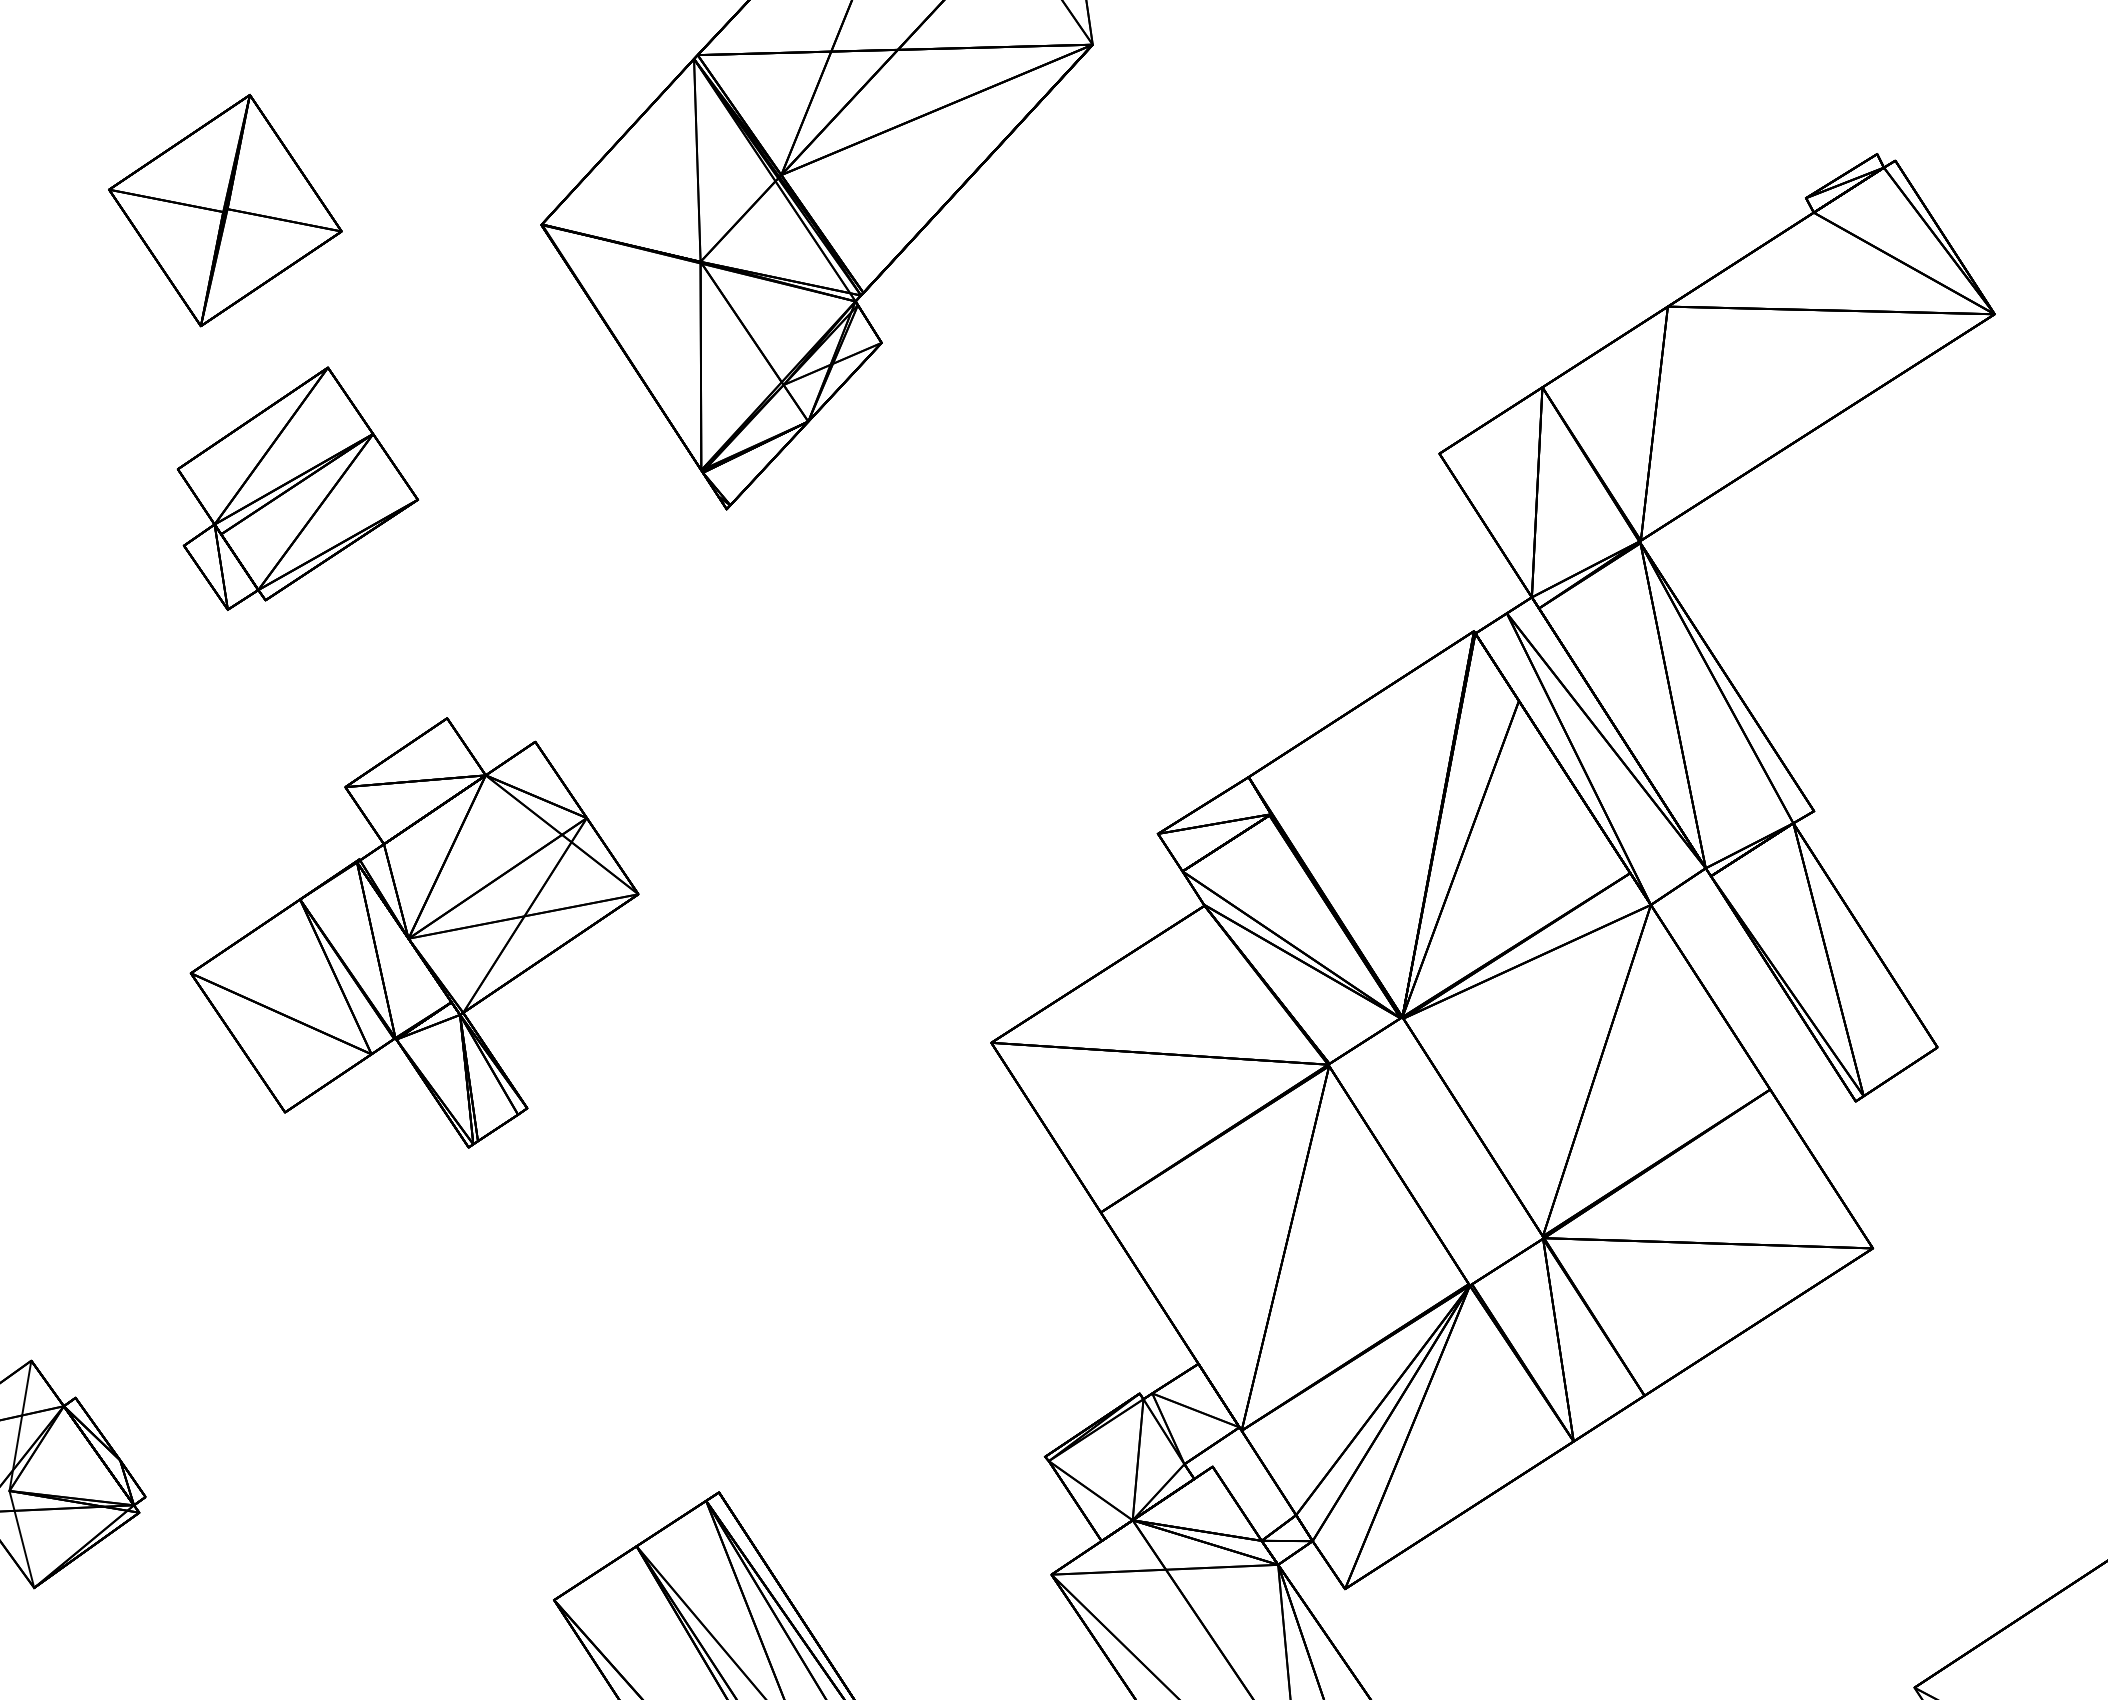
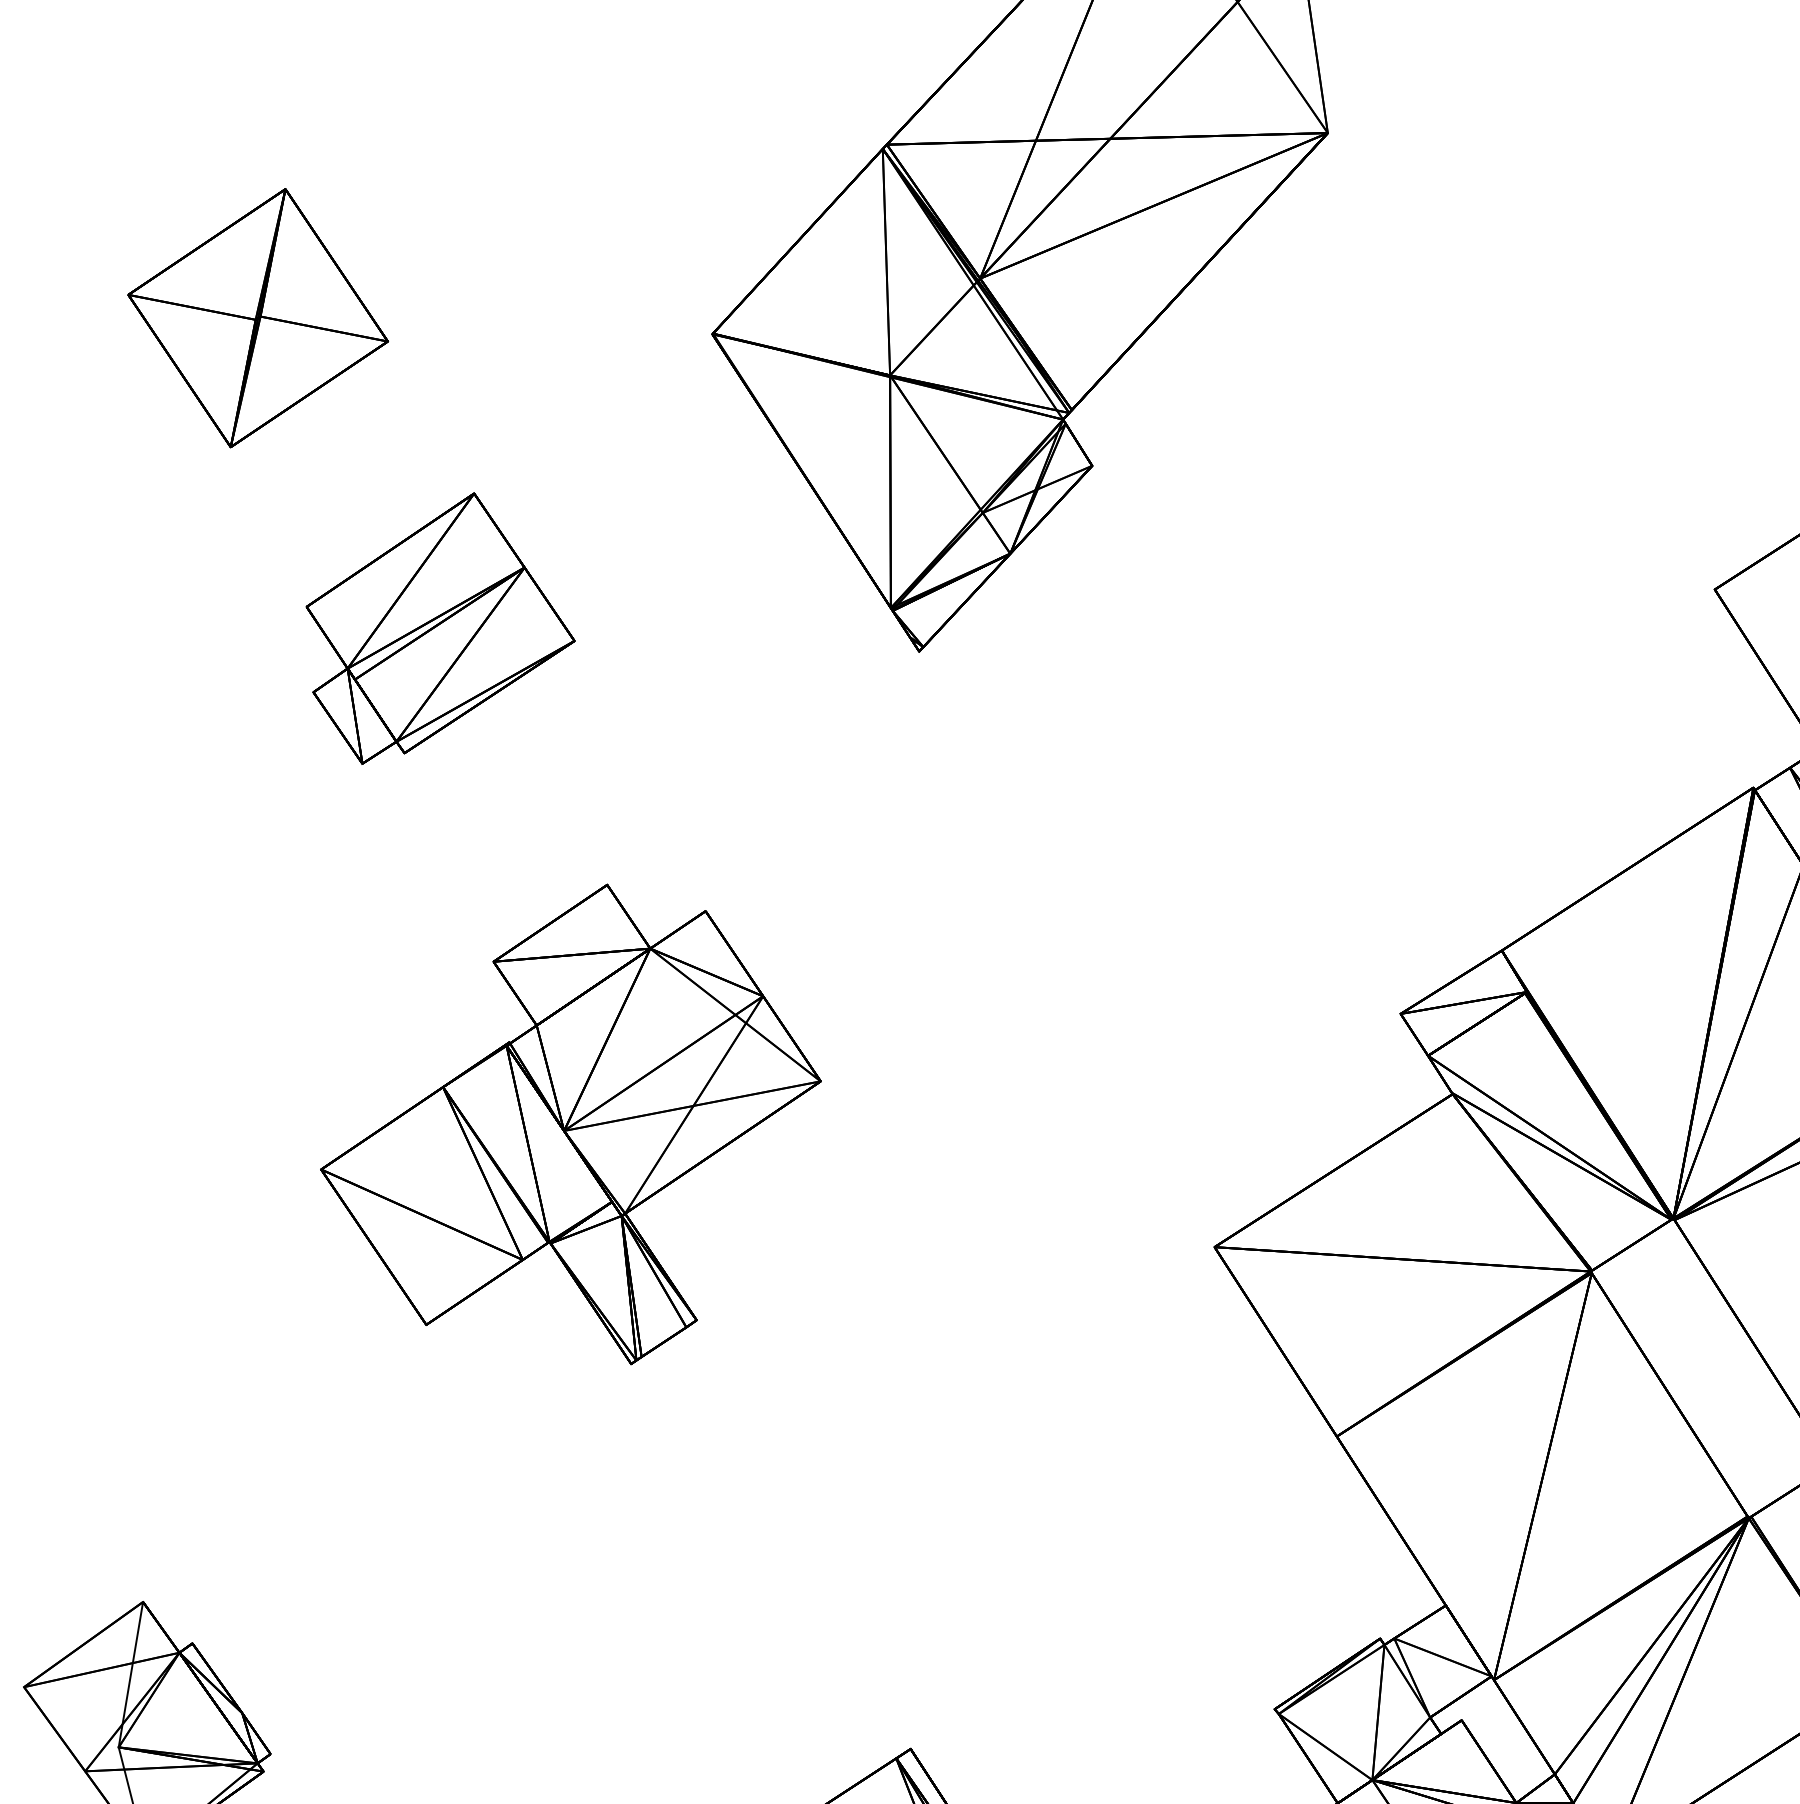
part: (225, 210) -> (258, 318), moved

